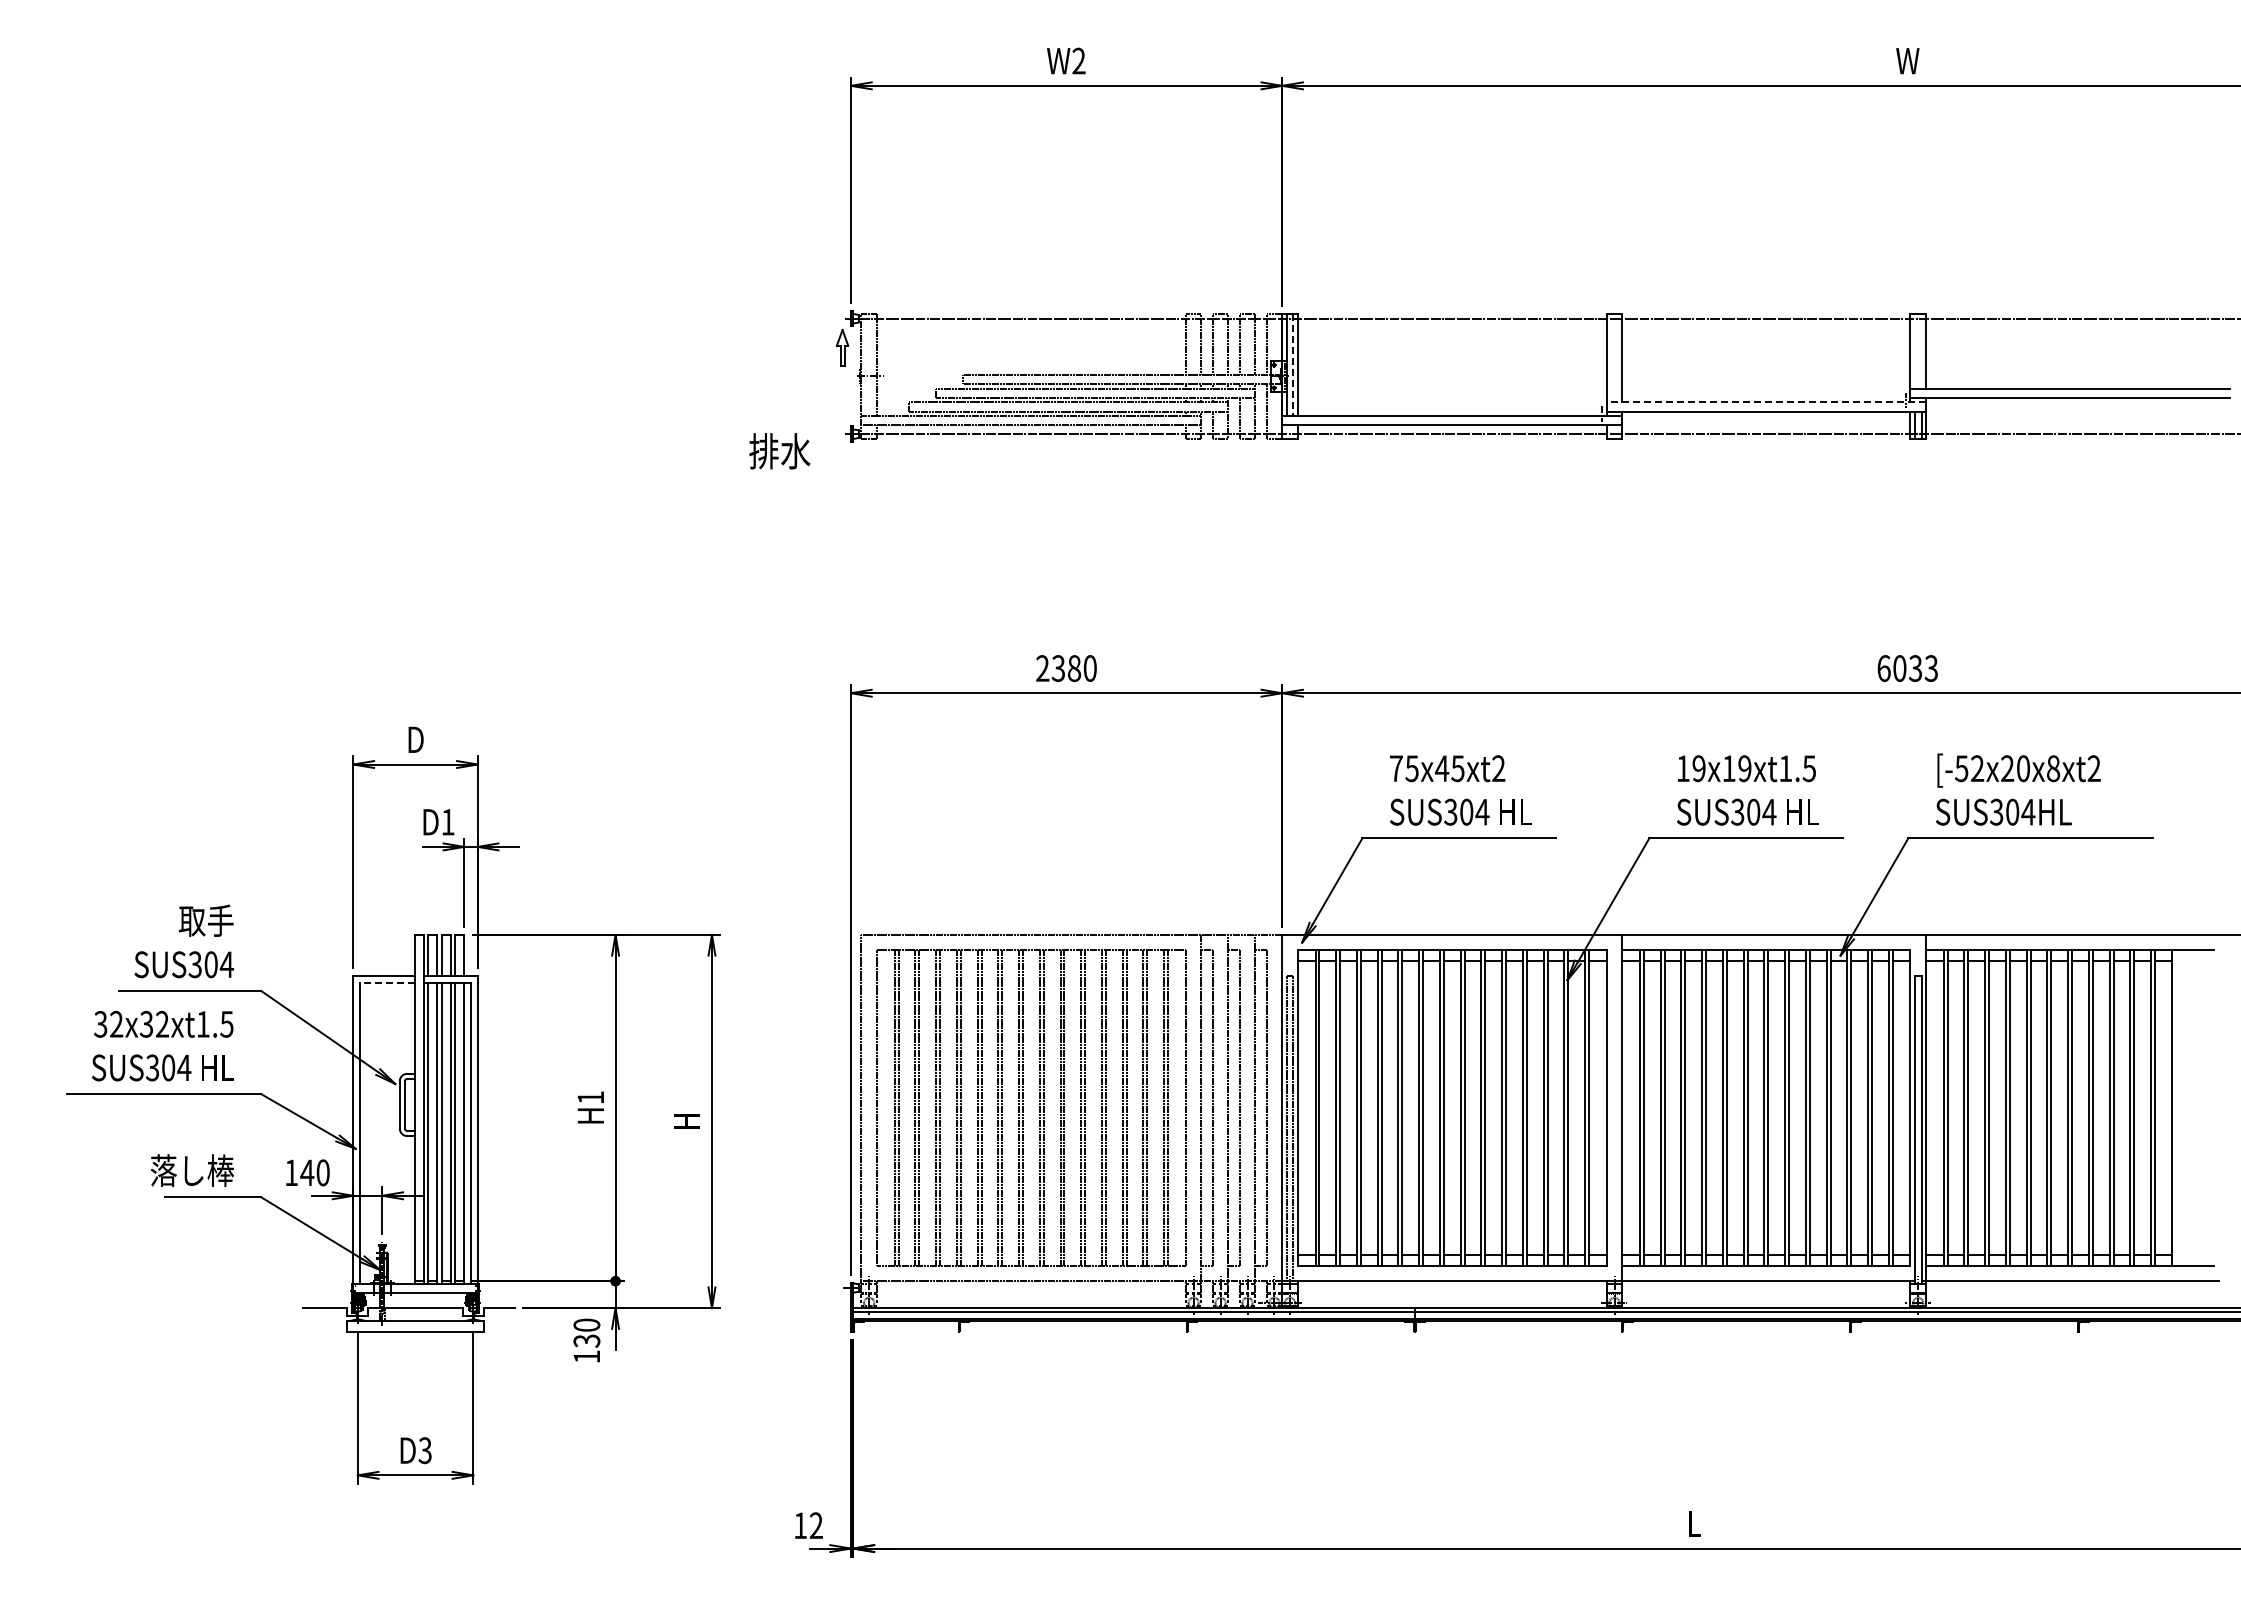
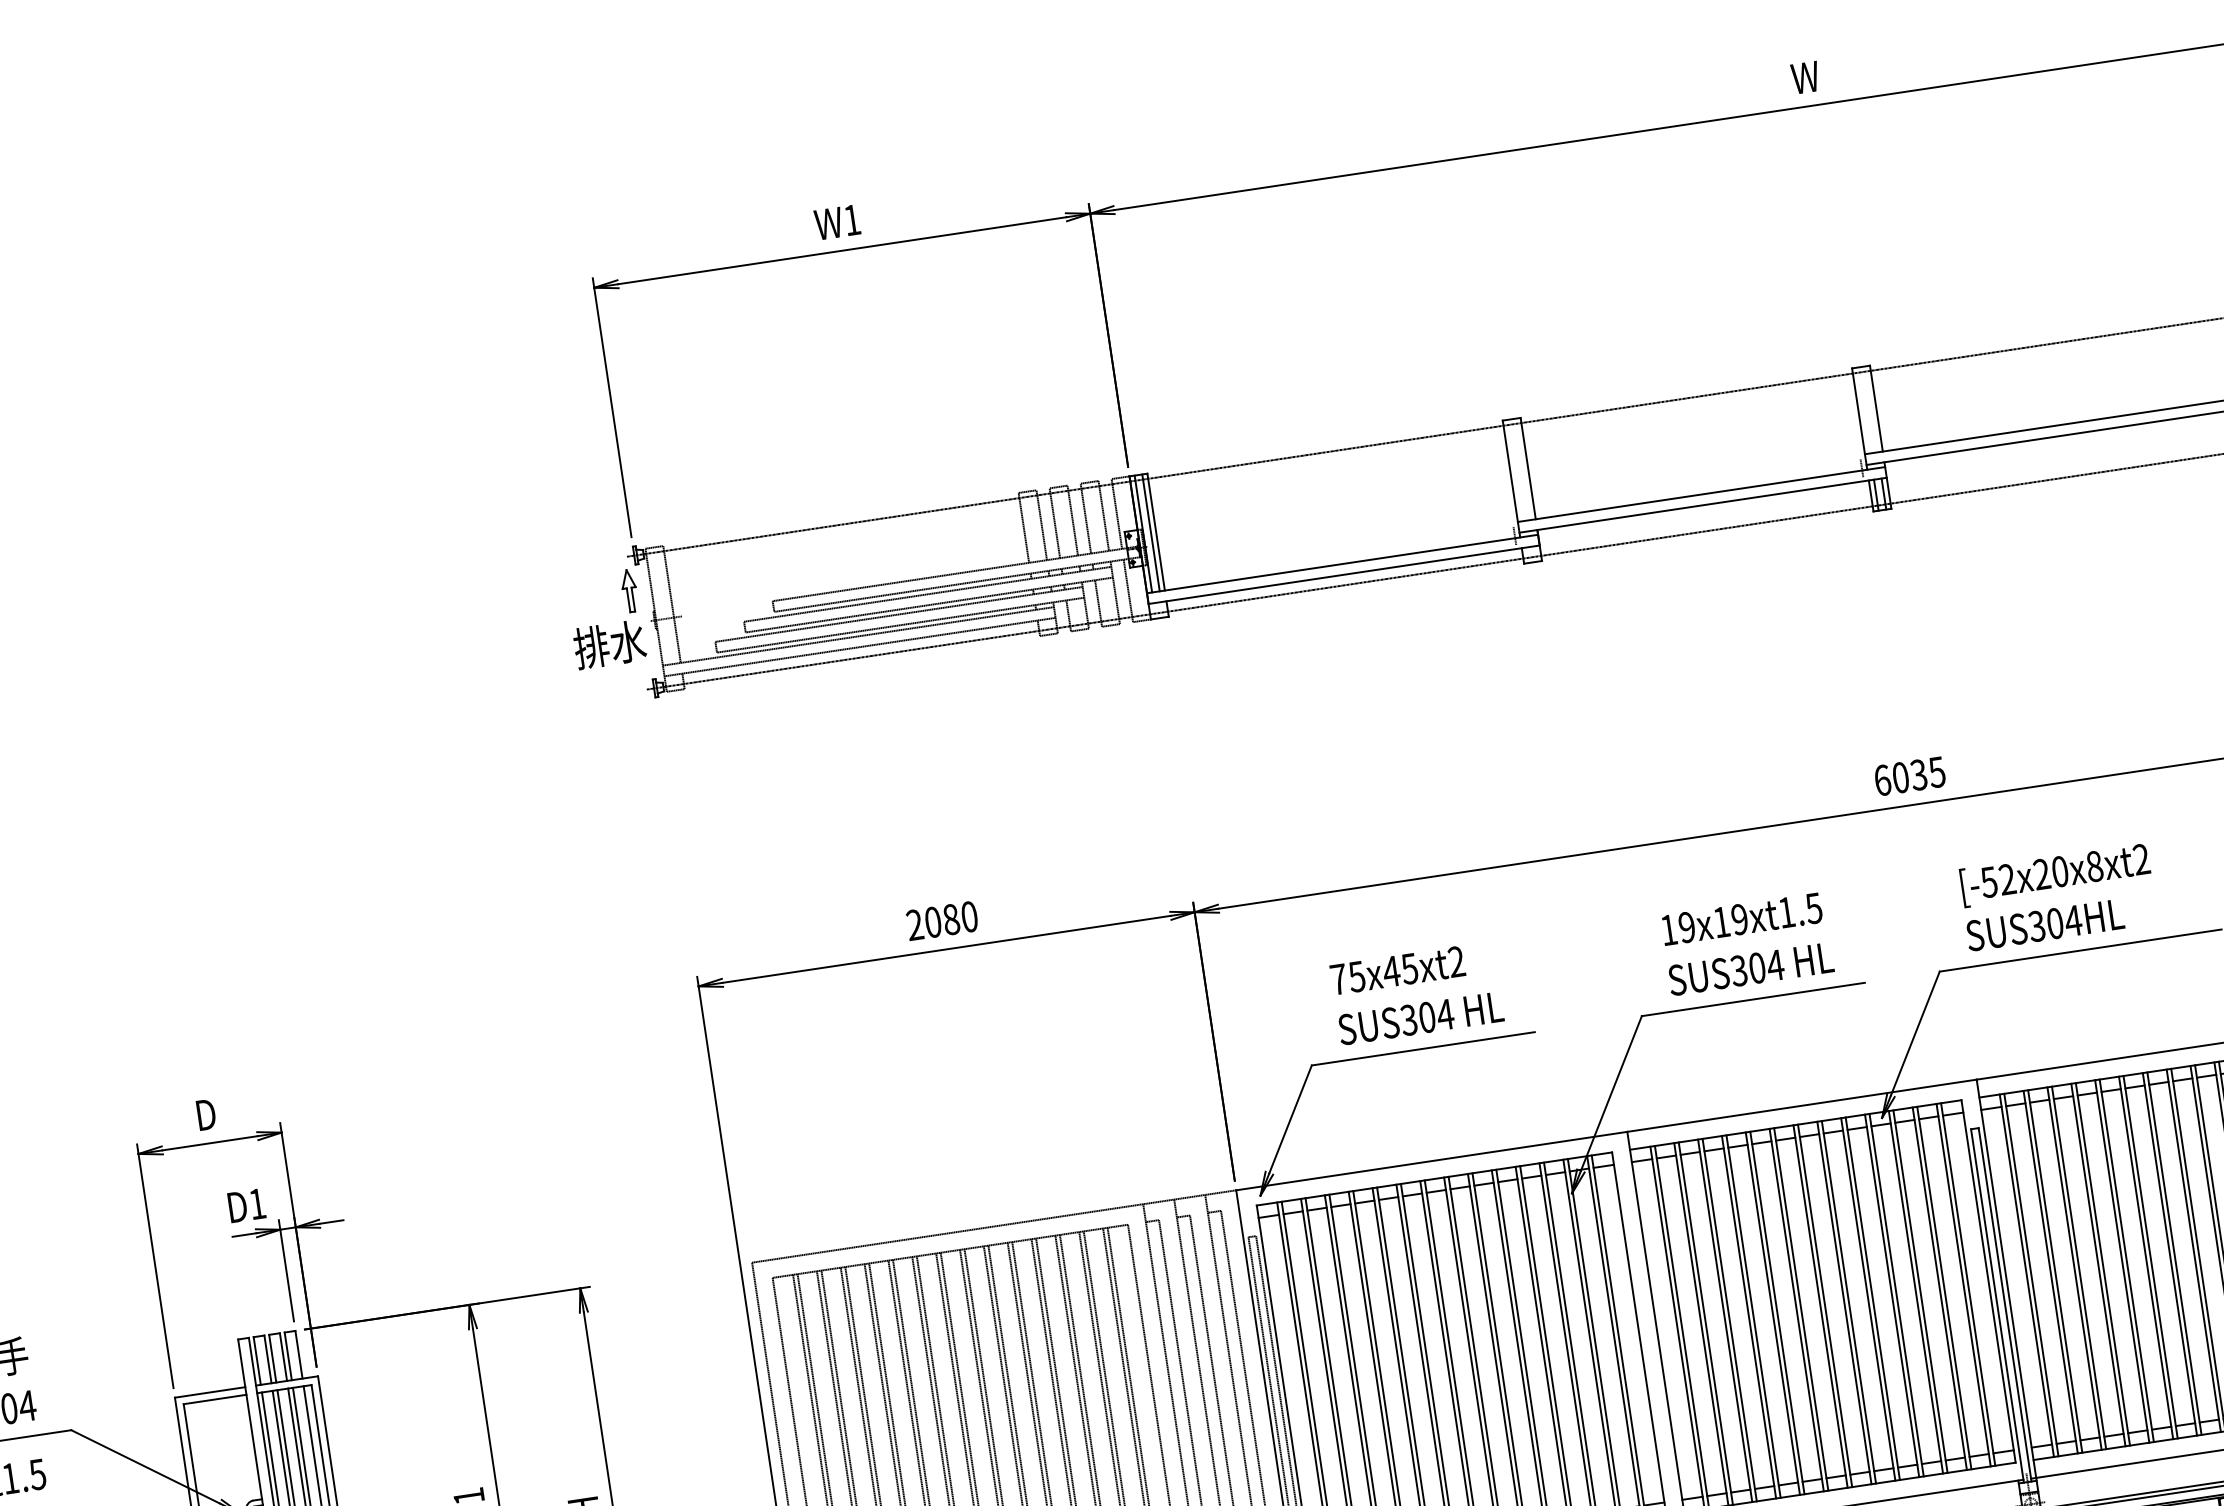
text: (1078, 60) -> (851, 219), W2 -> W1
line: (1293, 365) -> (1151, 533), dashed -> solid
line: (1766, 402) -> (1701, 494), dashed -> solid
text: (779, 451) -> (609, 644), moved
text: (1058, 668) -> (933, 922), 2380 -> 2080
text: (1931, 668) -> (1937, 772), 6033 -> 6035
line: (386, 983) -> (214, 1400), dashed -> solid

